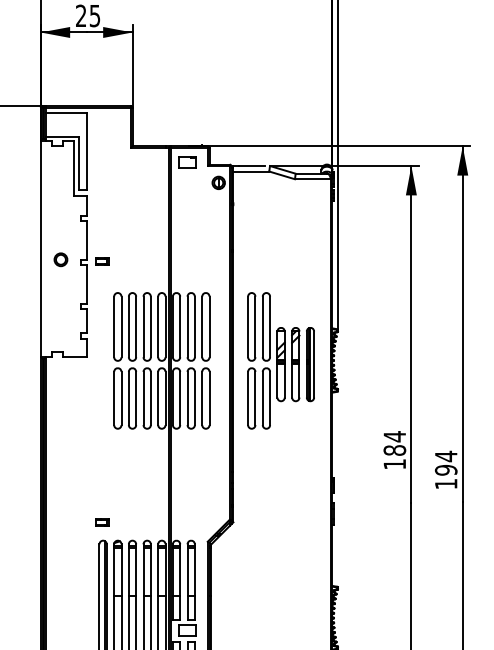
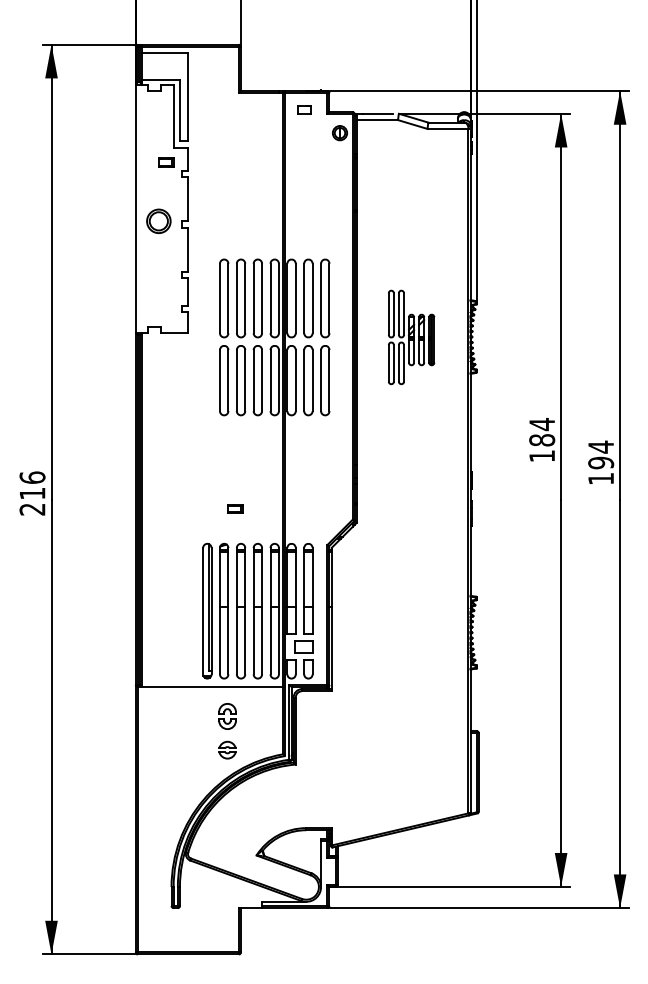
part: (186, 162) -> (303, 109), size x0.7
part: (60, 259) -> (158, 221), size x1.6
part: (102, 261) -> (166, 162), moved
part: (281, 360) -> (411, 337), size x0.6
part: (102, 522) -> (235, 508), moved

